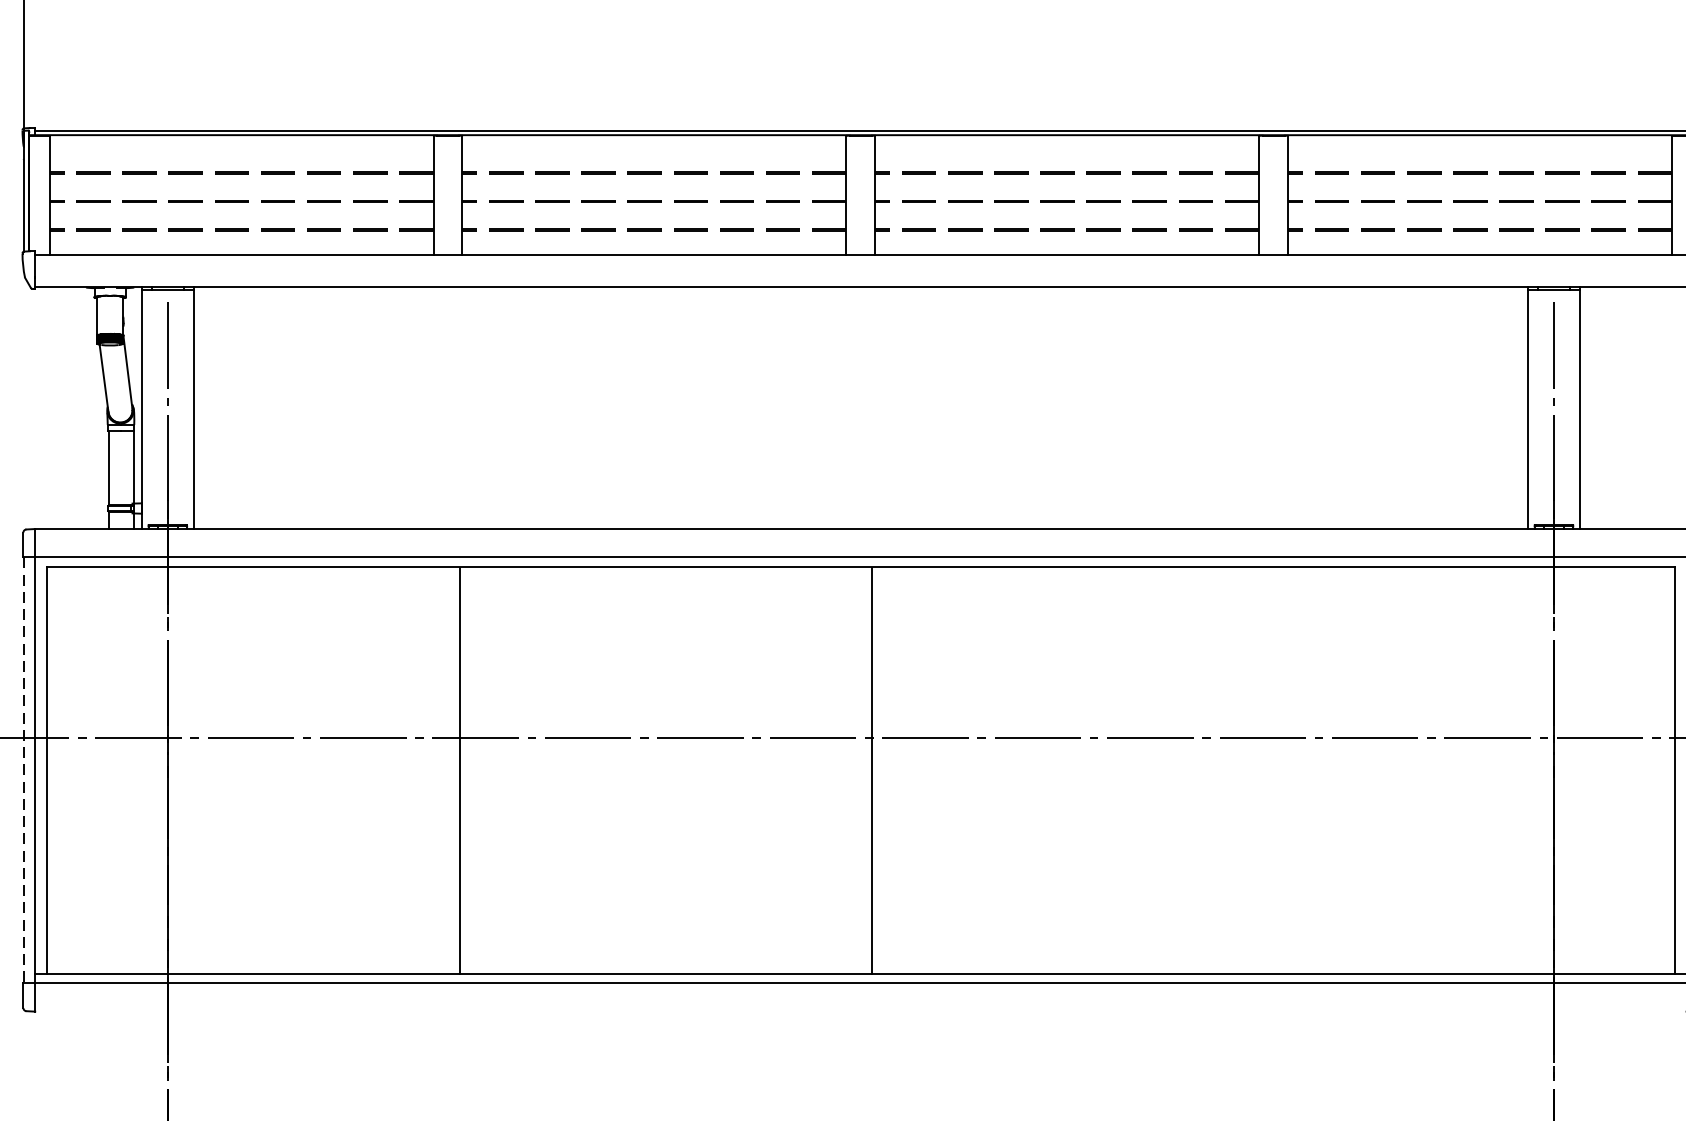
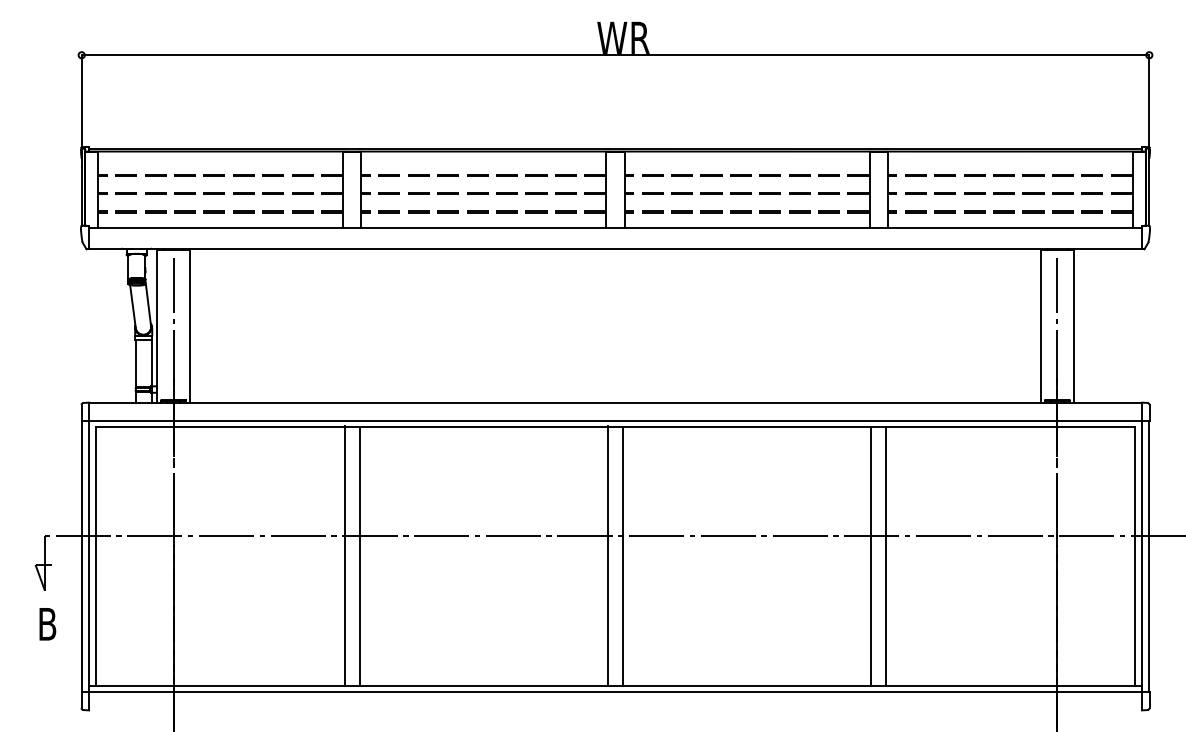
line: (23, 770) -> (81, 556), dashed -> solid
line: (435, 770) -> (344, 556), added
line: (849, 770) -> (608, 556), added
line: (1262, 770) -> (871, 556), added
line: (1285, 770) -> (886, 556), added

